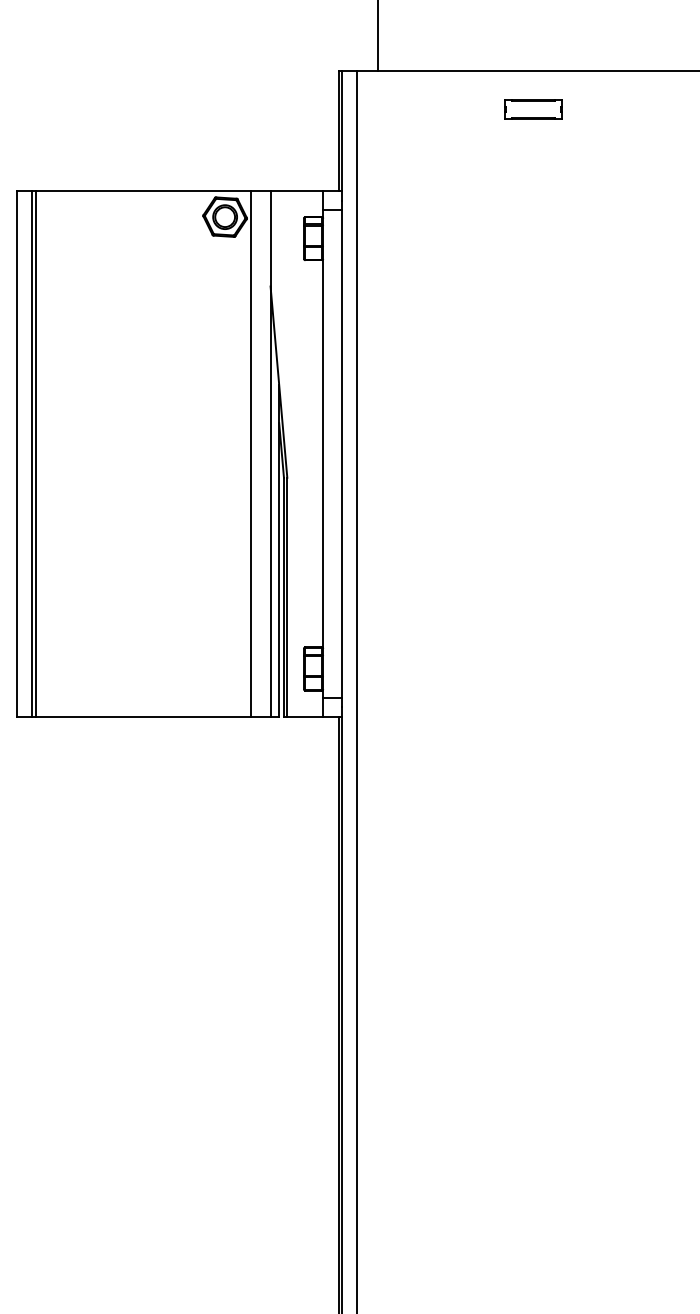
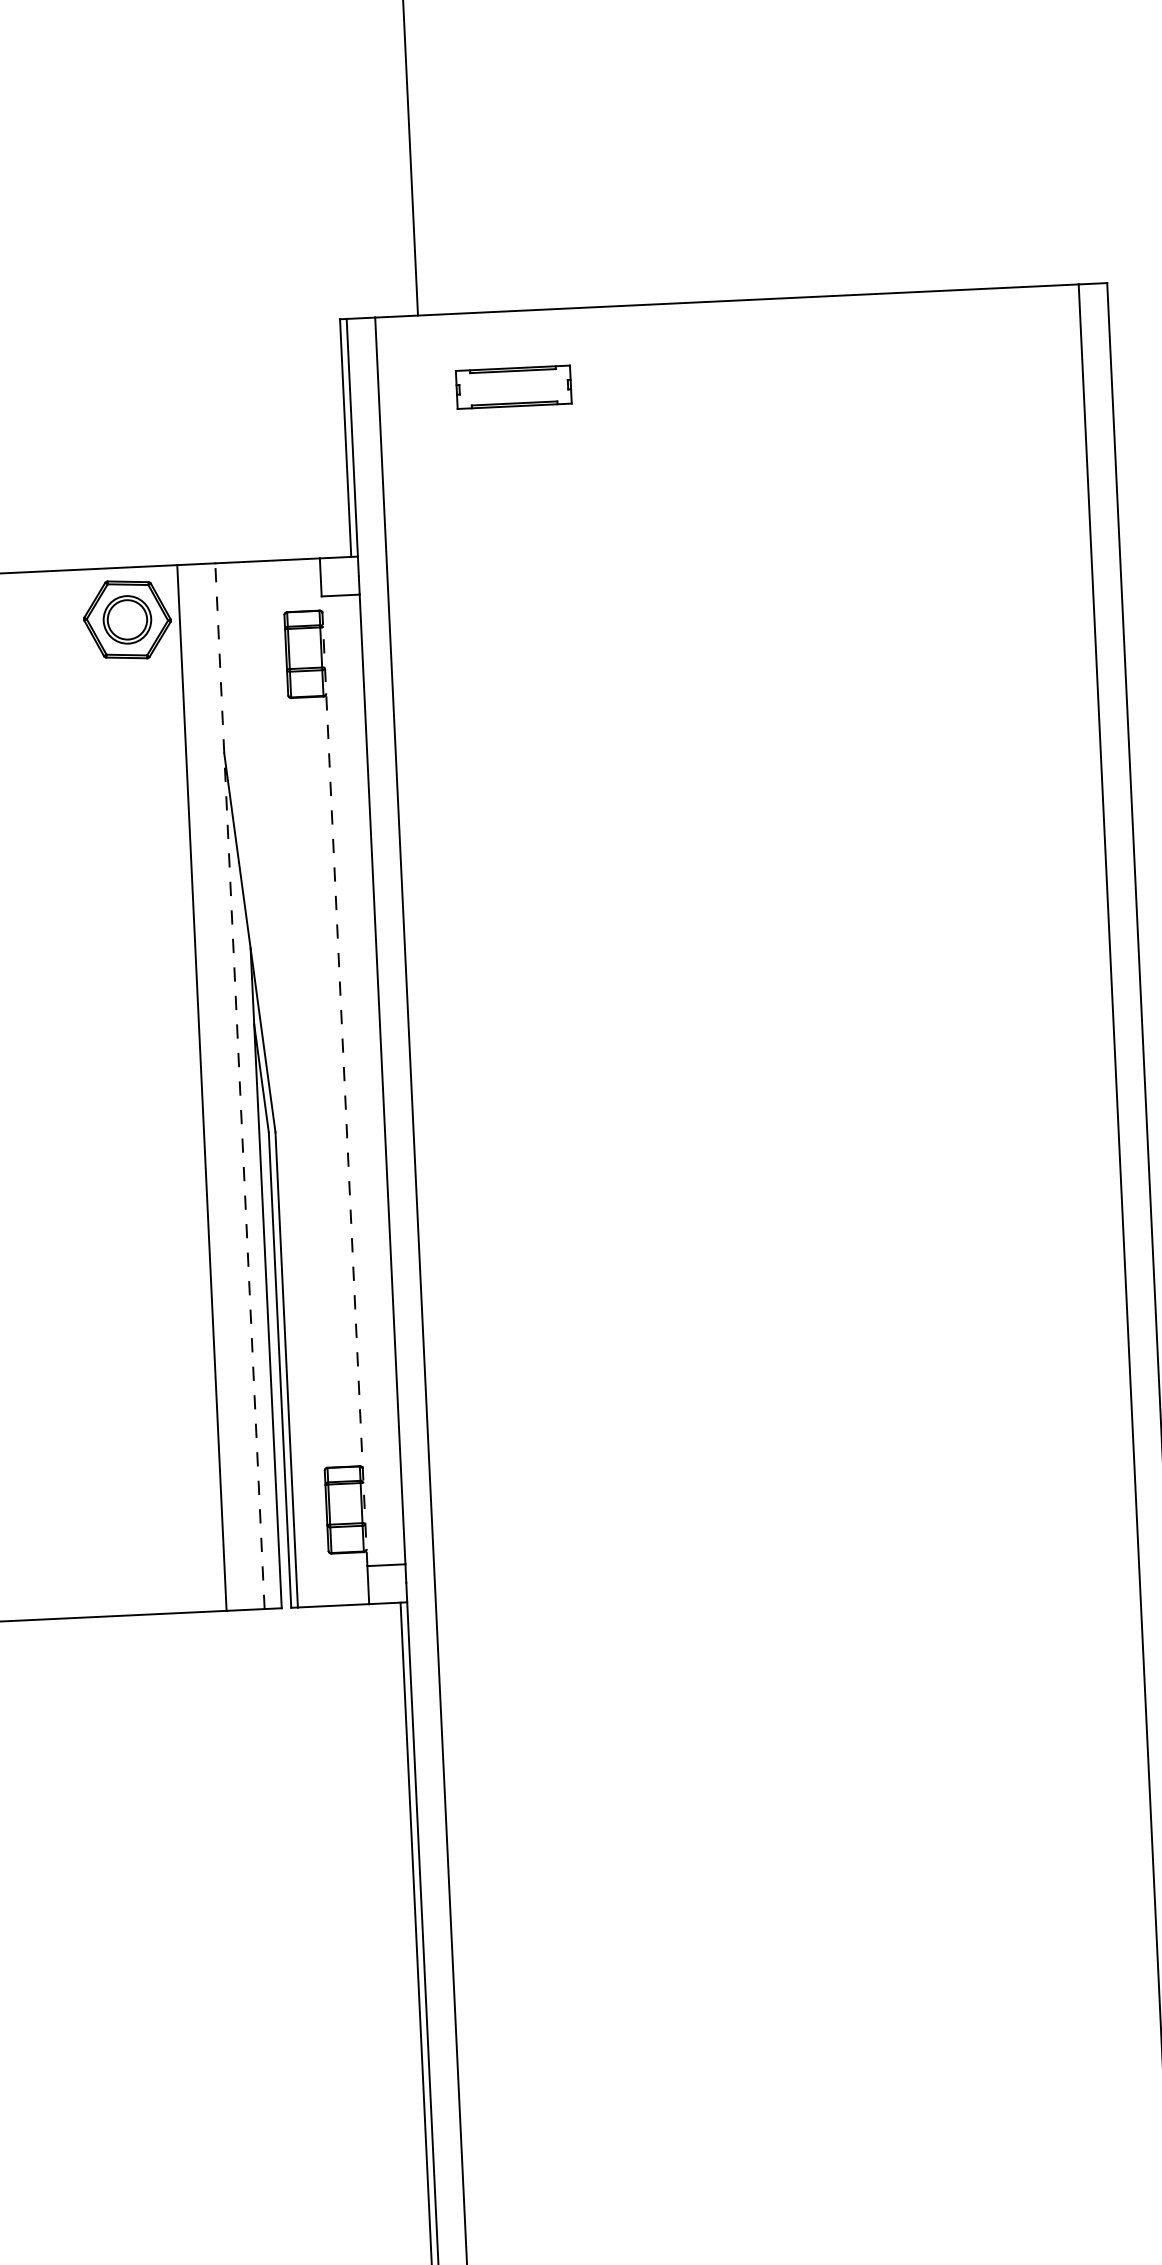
part: (533, 109) -> (513, 387), moved
line: (270, 453) -> (239, 1085), solid -> dashed
line: (323, 453) -> (345, 1080), solid -> dashed

